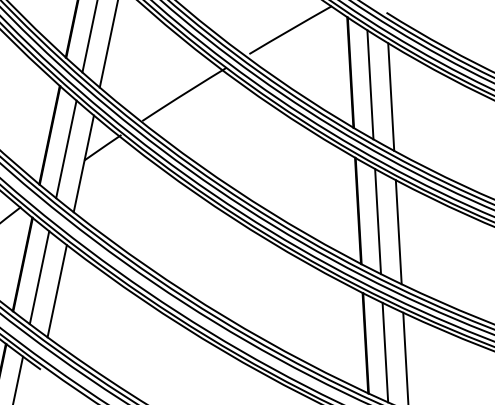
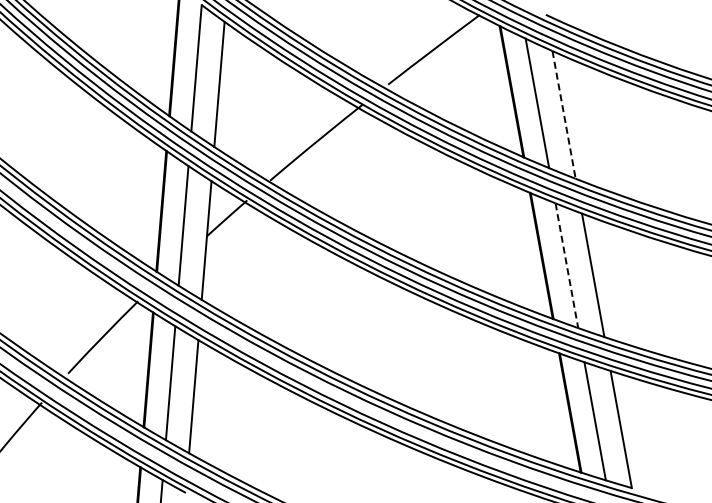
line: (391, 96) -> (564, 114), solid -> dashed
line: (377, 222) -> (566, 266), solid -> dashed

